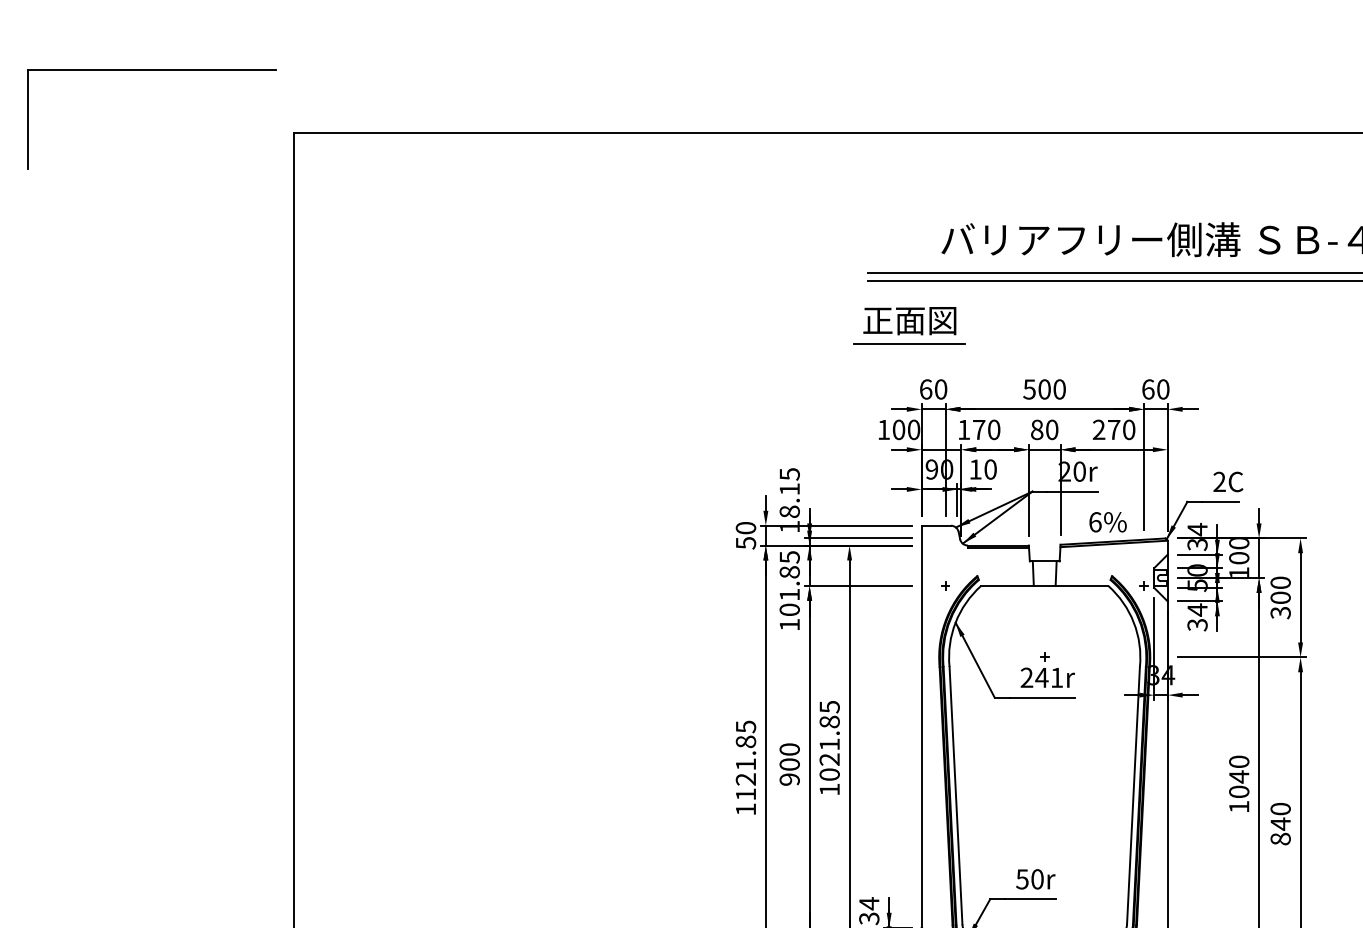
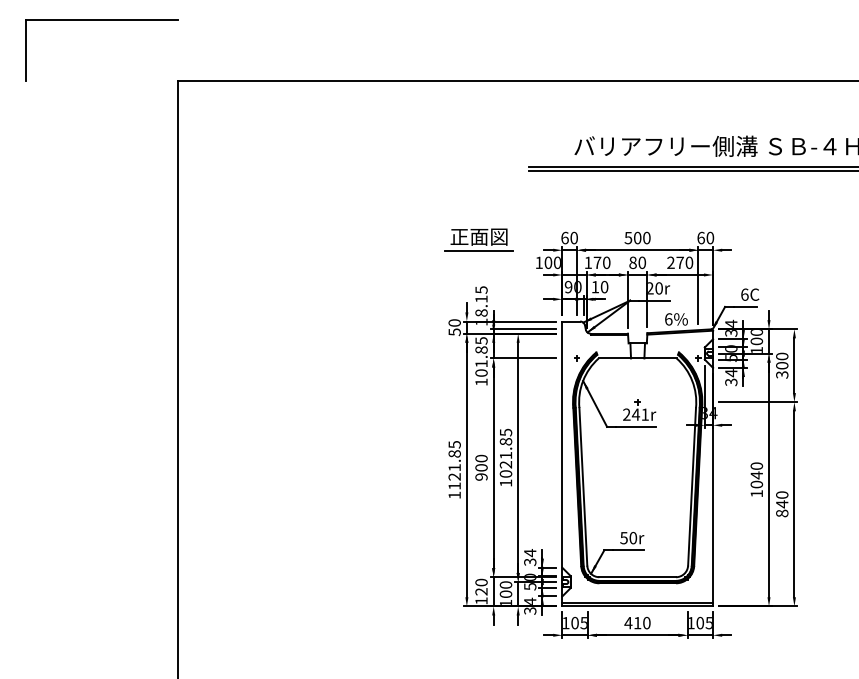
part: (151, 70) -> (101, 20), moved
part: (908, 324) -> (478, 239), moved
text: (1219, 481) -> (744, 294), 2C -> 6C

